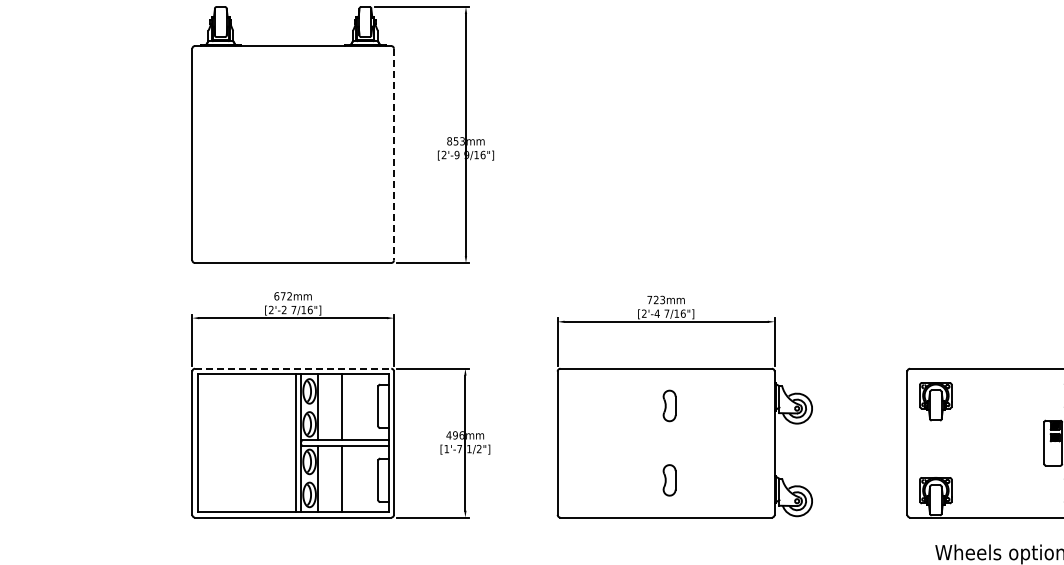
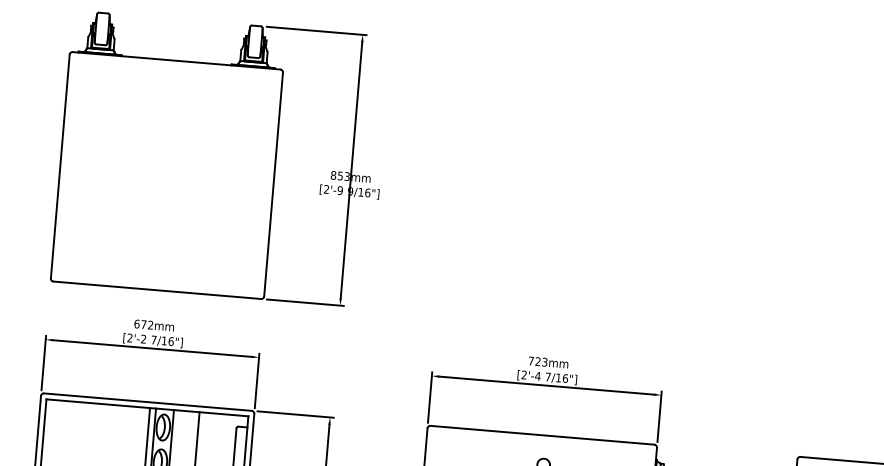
line: (393, 154) -> (273, 184), dashed -> solid
line: (293, 368) -> (148, 401), dashed -> solid

